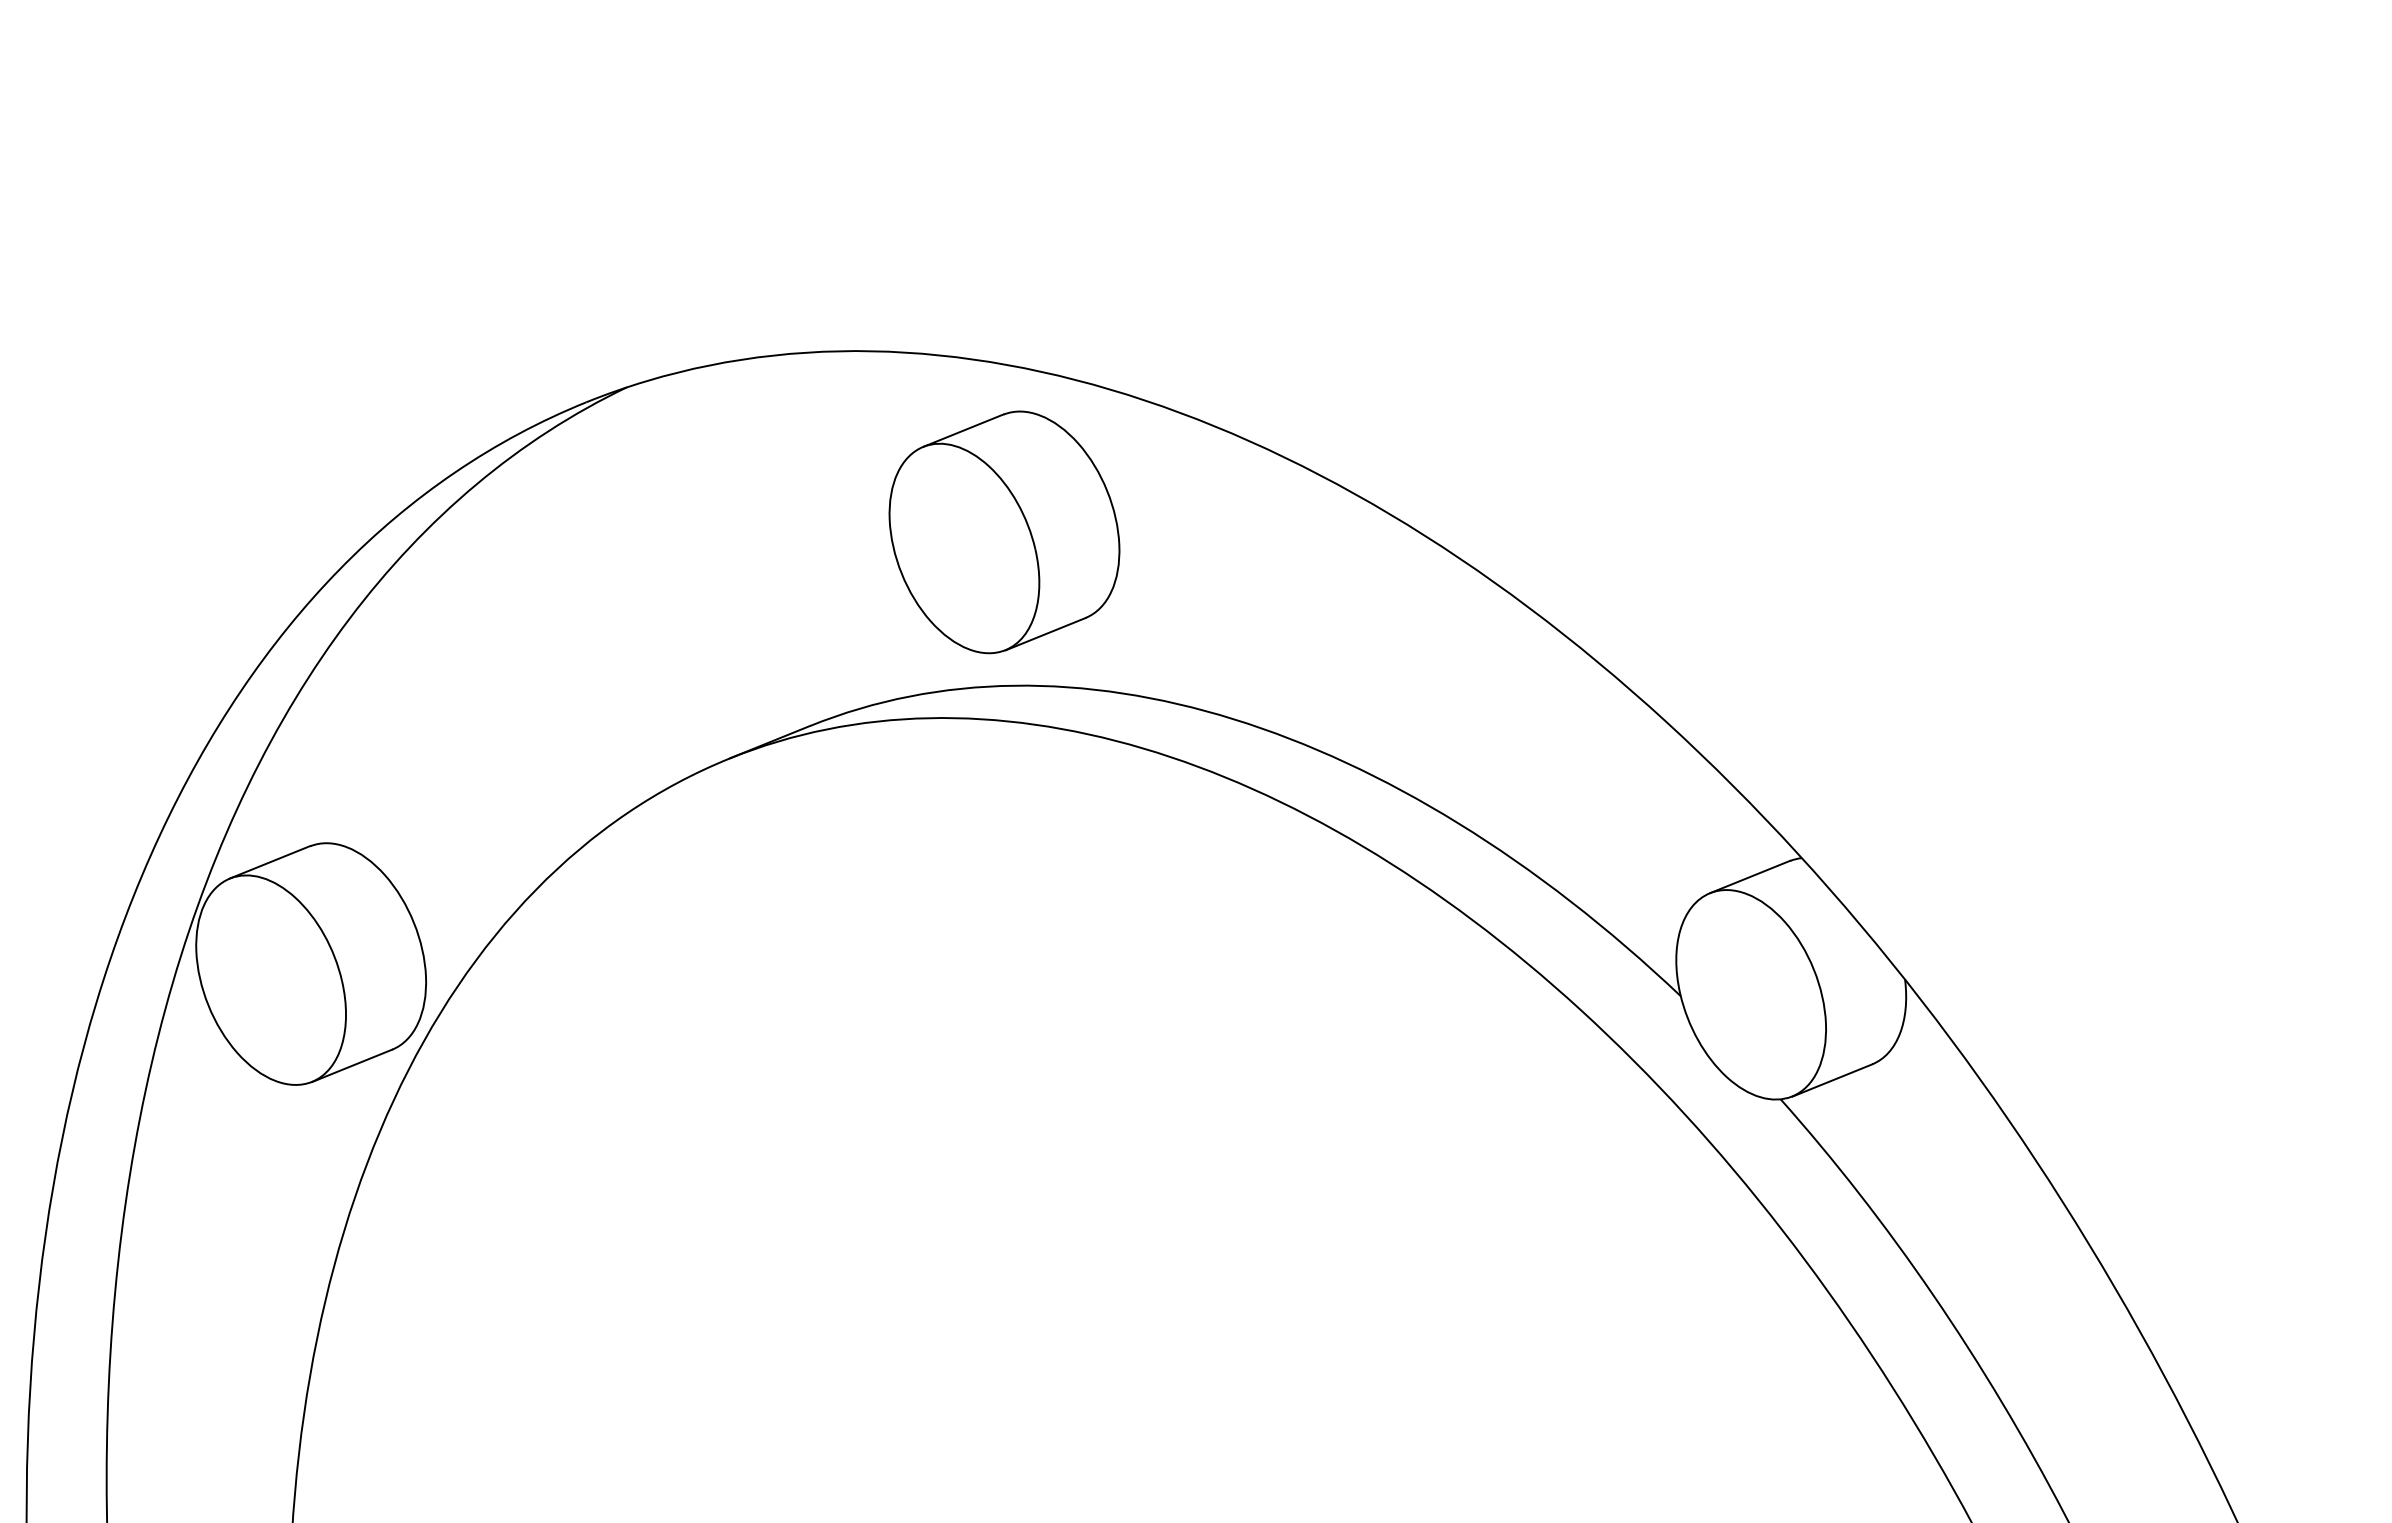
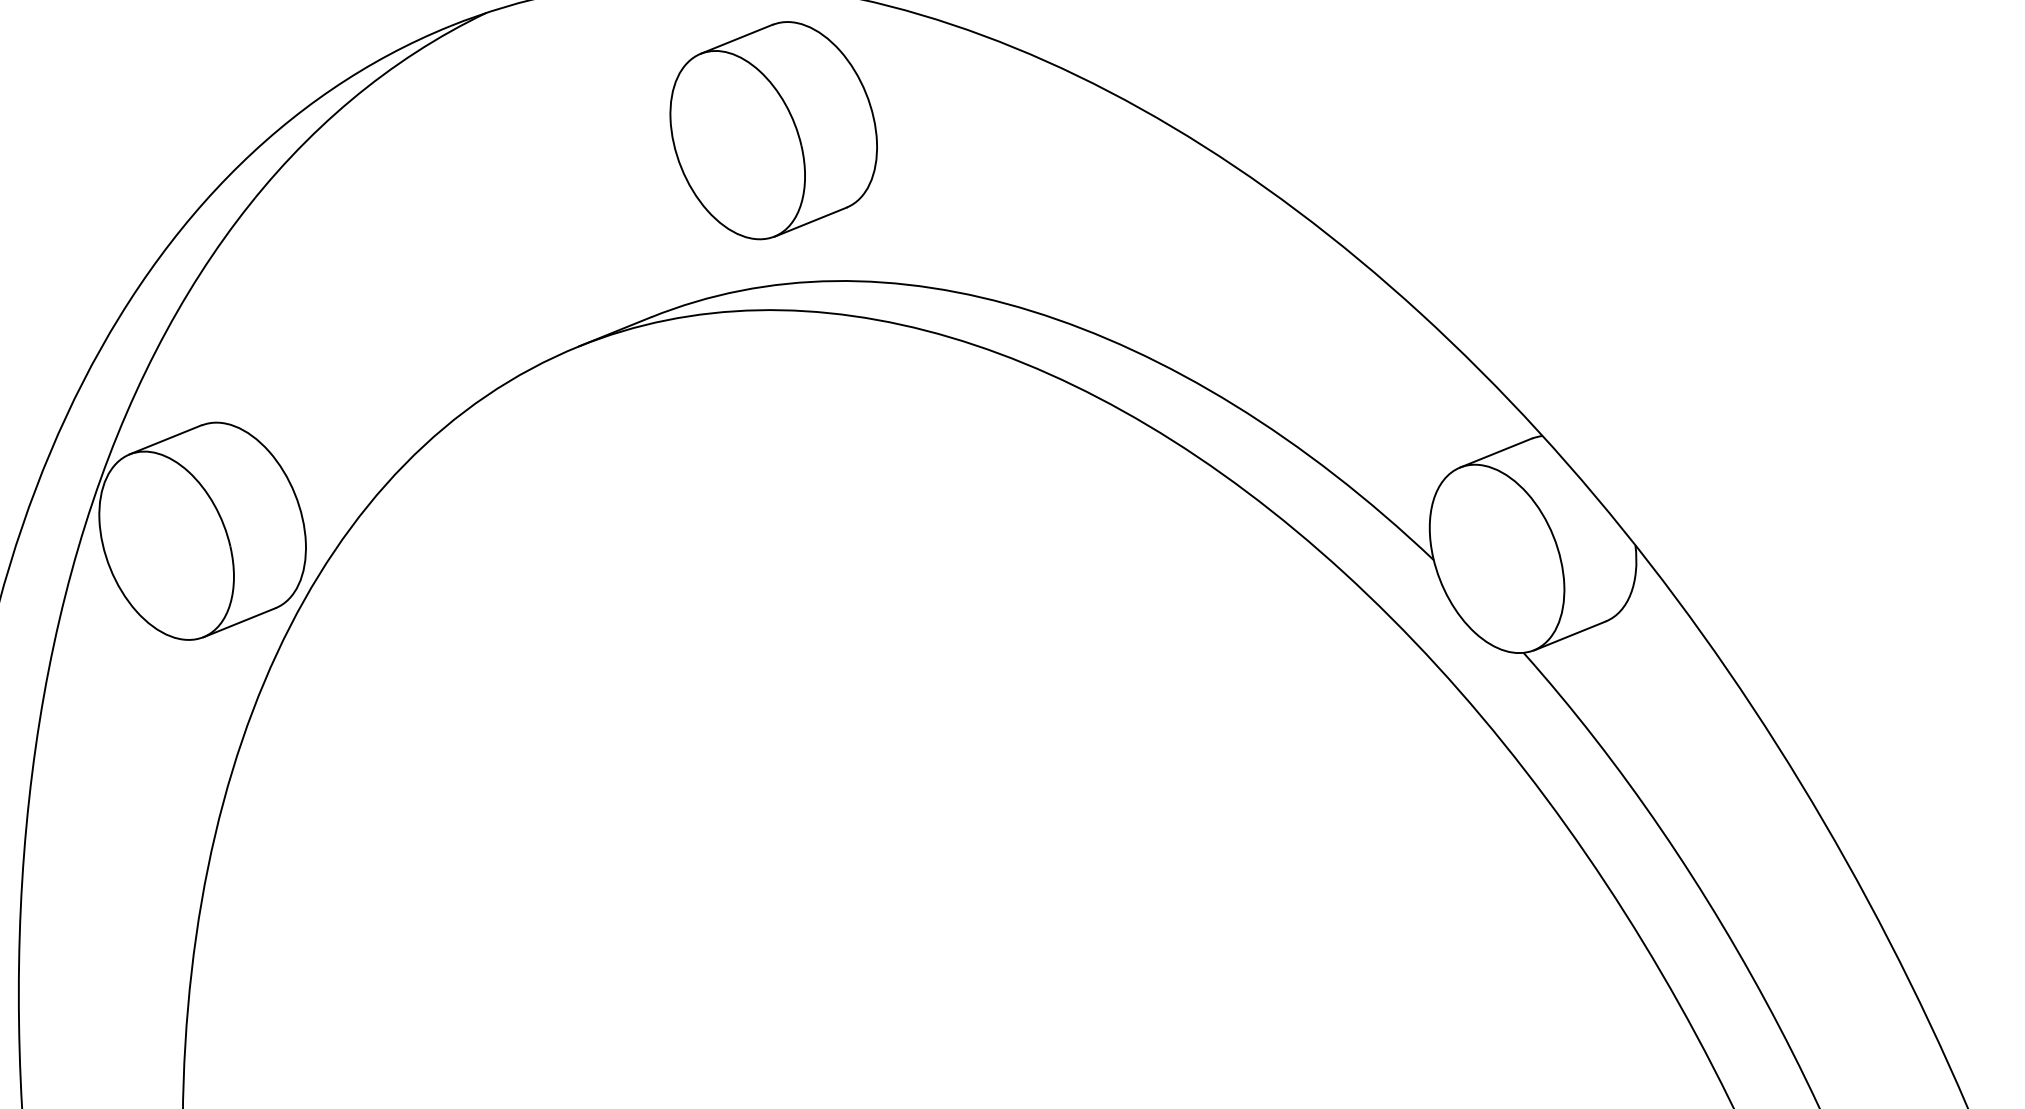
part: (1004, 532) -> (773, 130), moved

